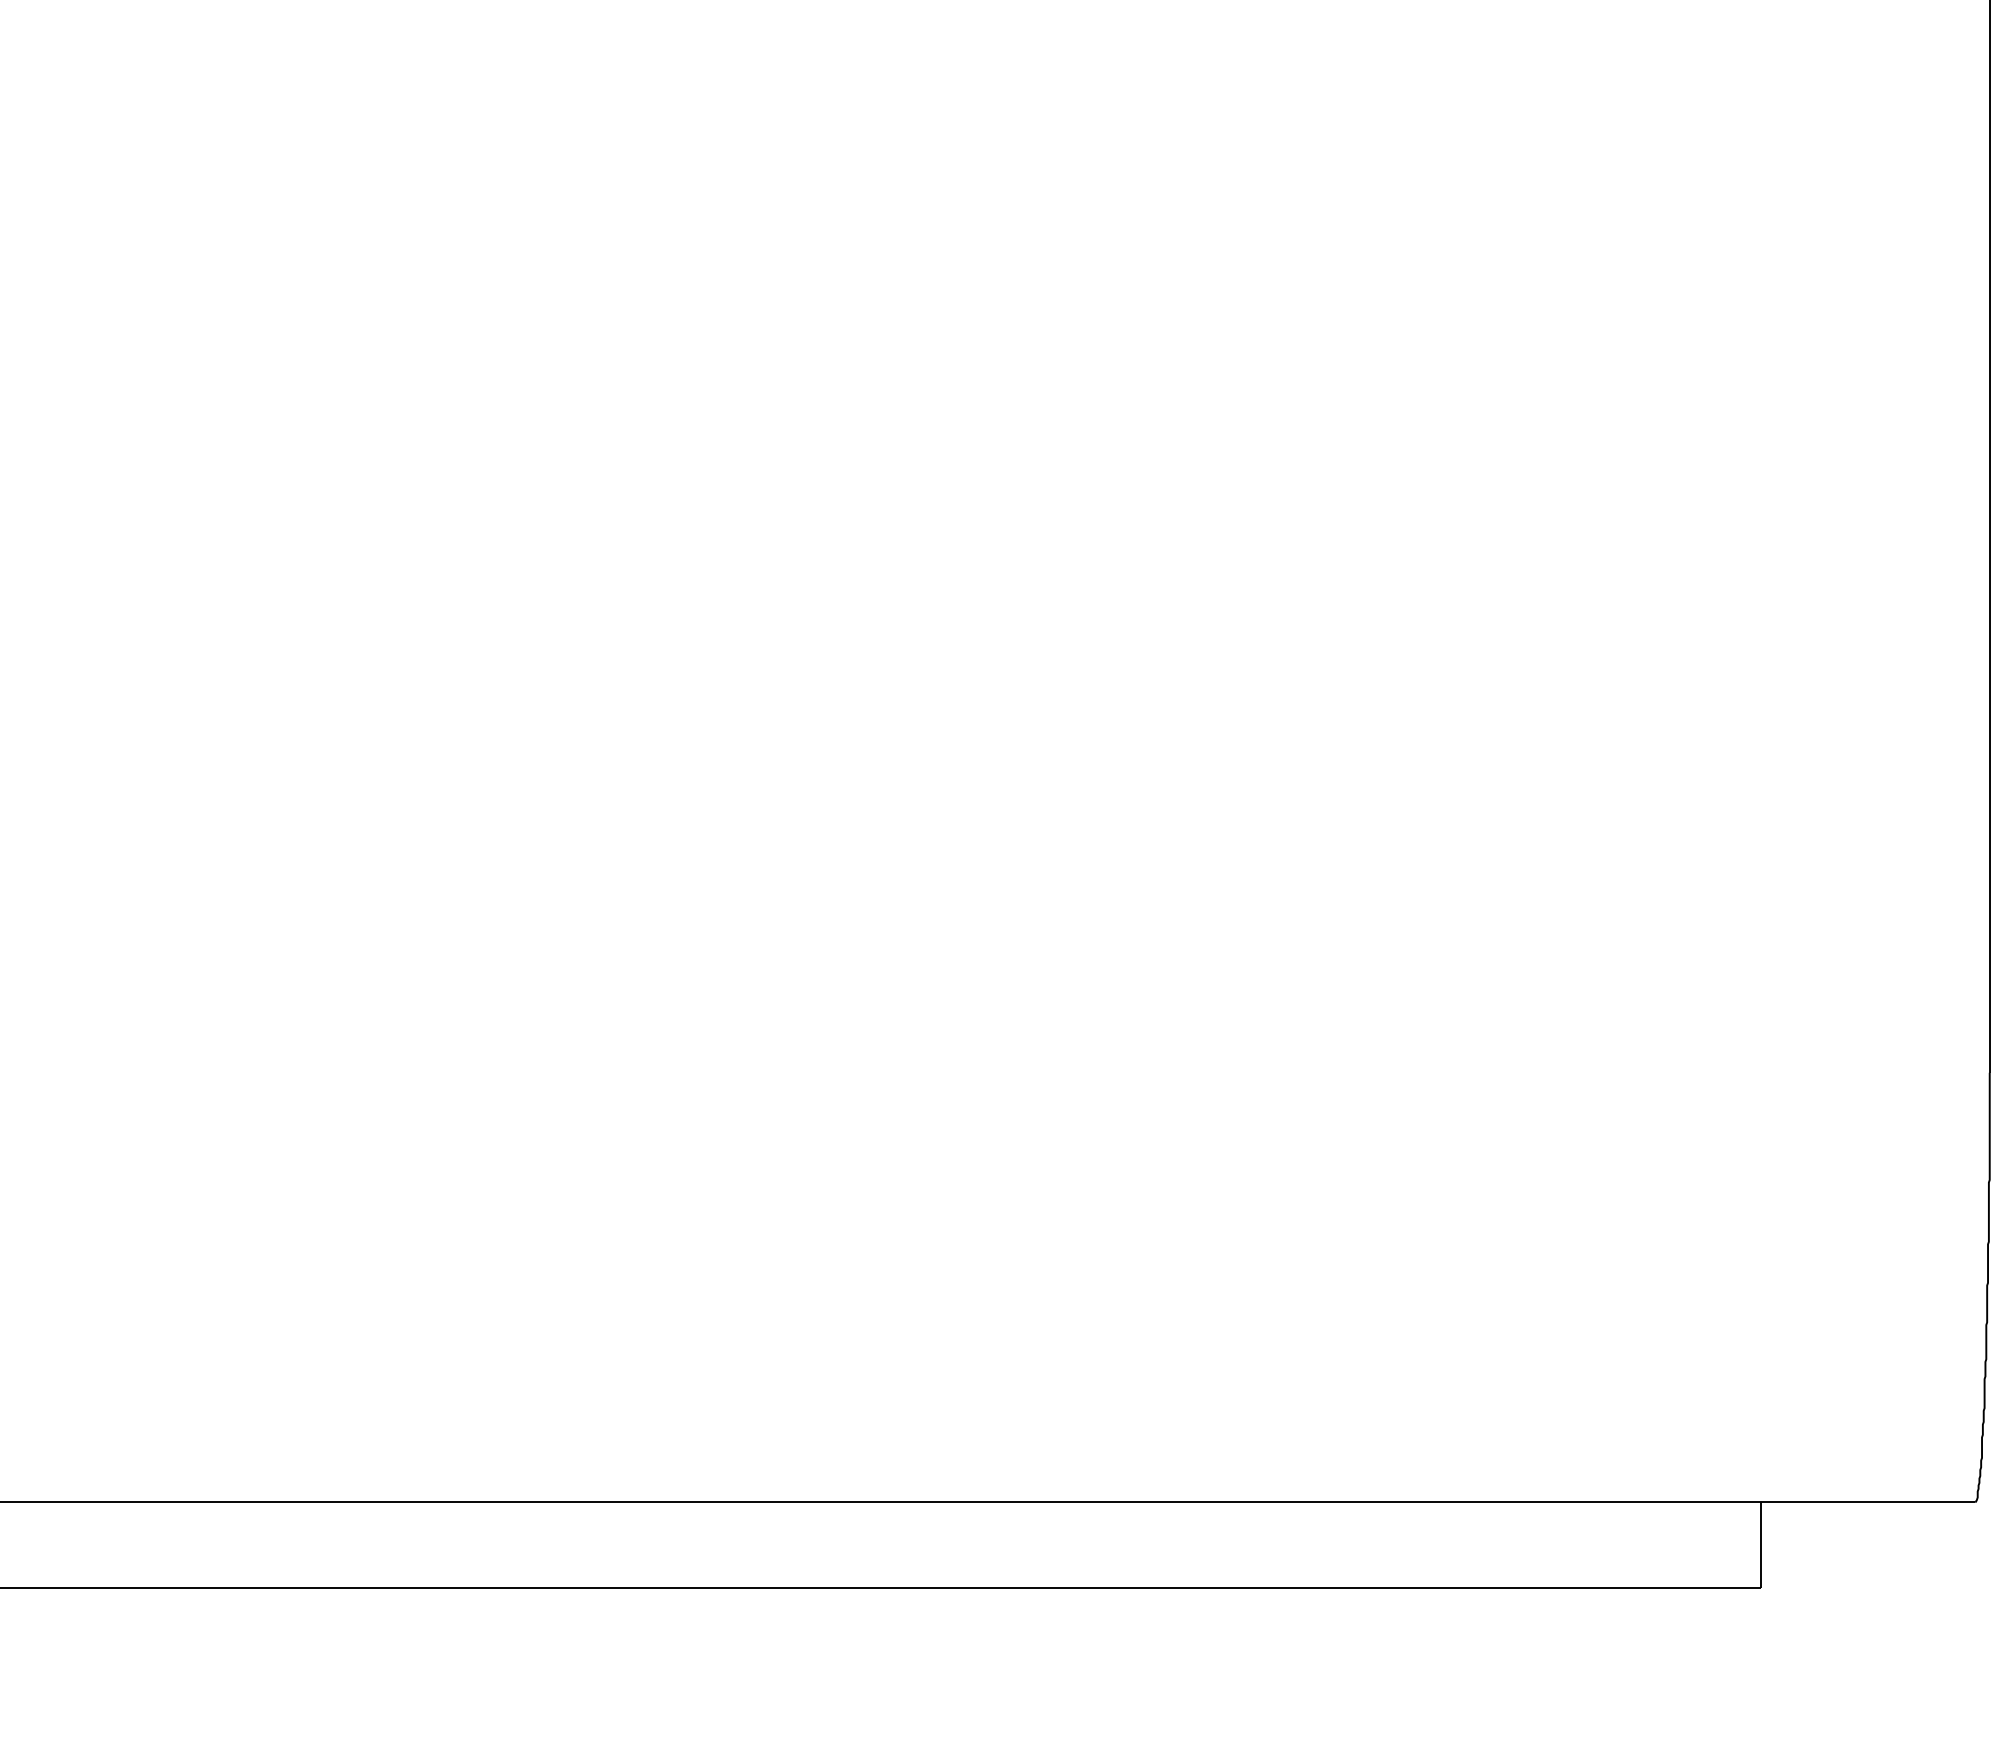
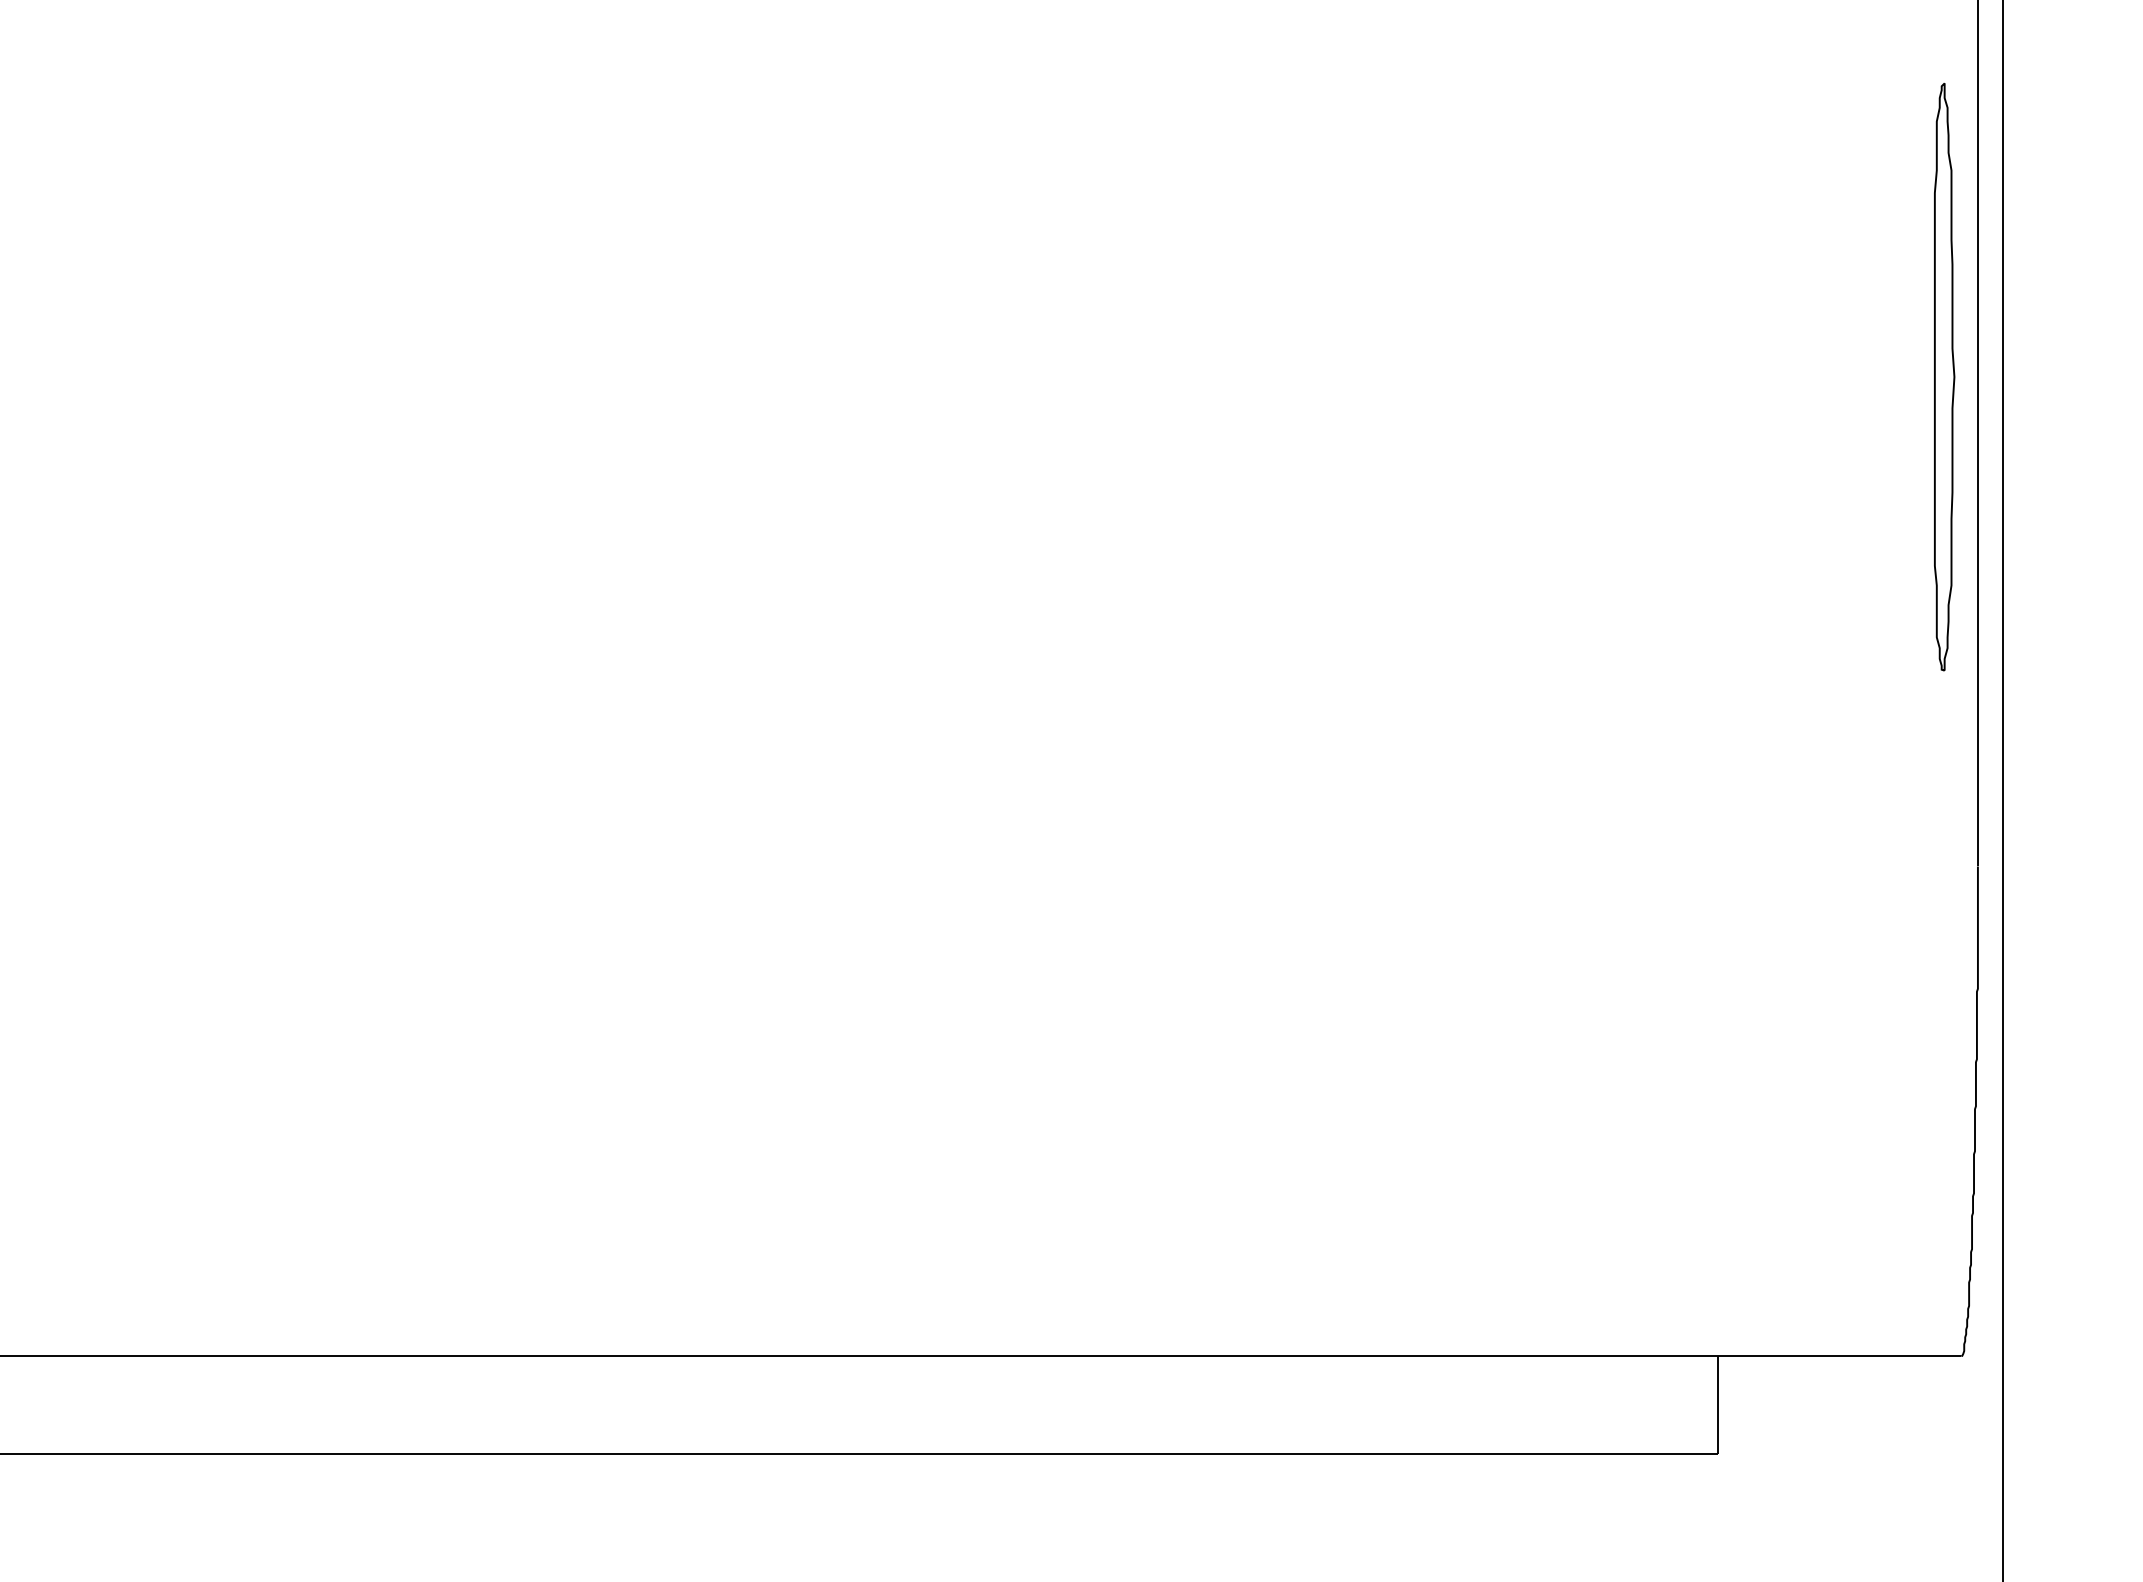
part: (1960, 643) -> (1944, 376), added

